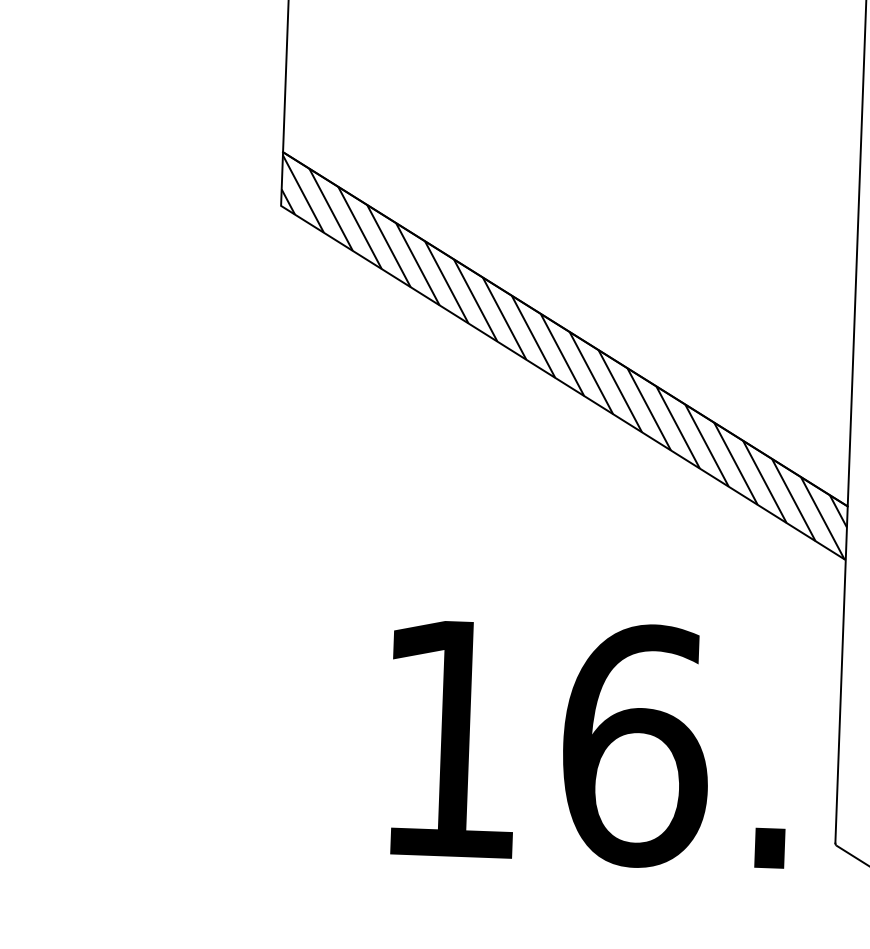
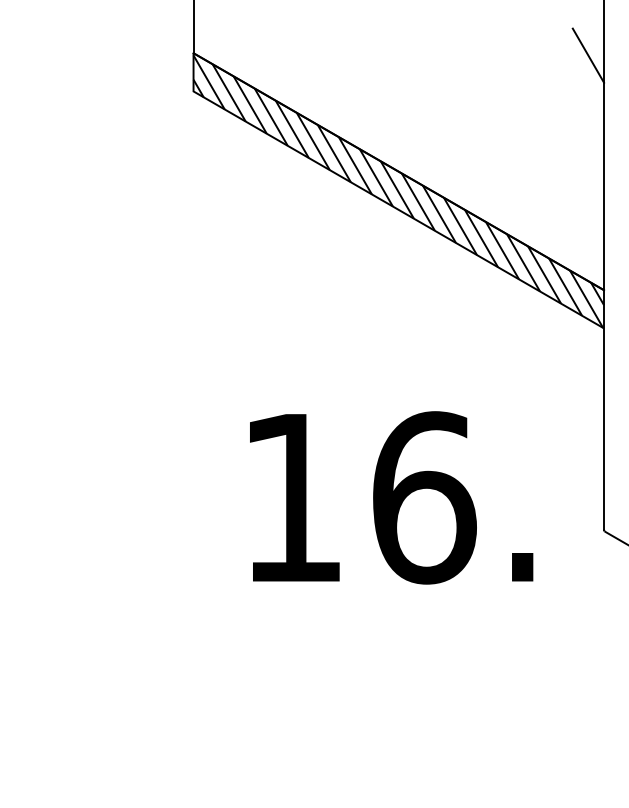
line: (837, 175) -> (588, 55), added
text: (589, 743) -> (391, 497), moved

